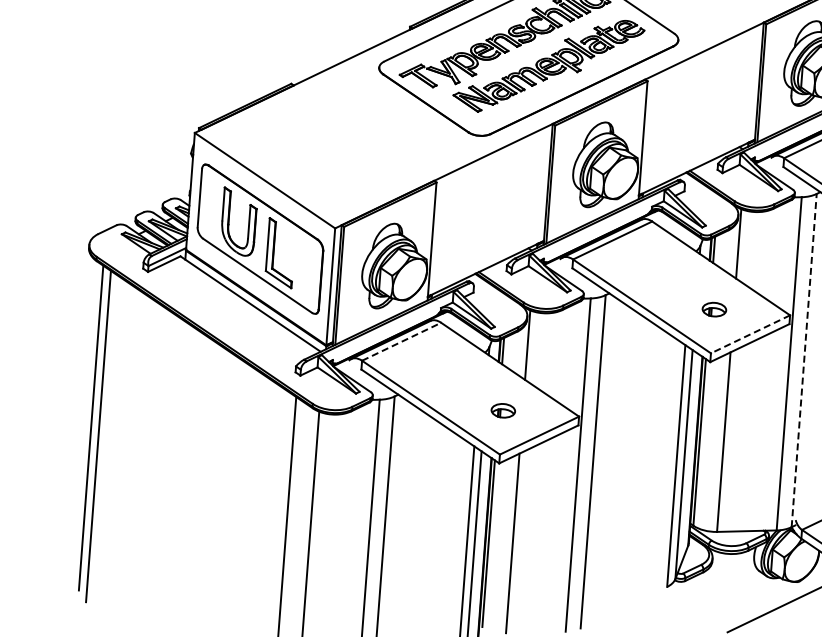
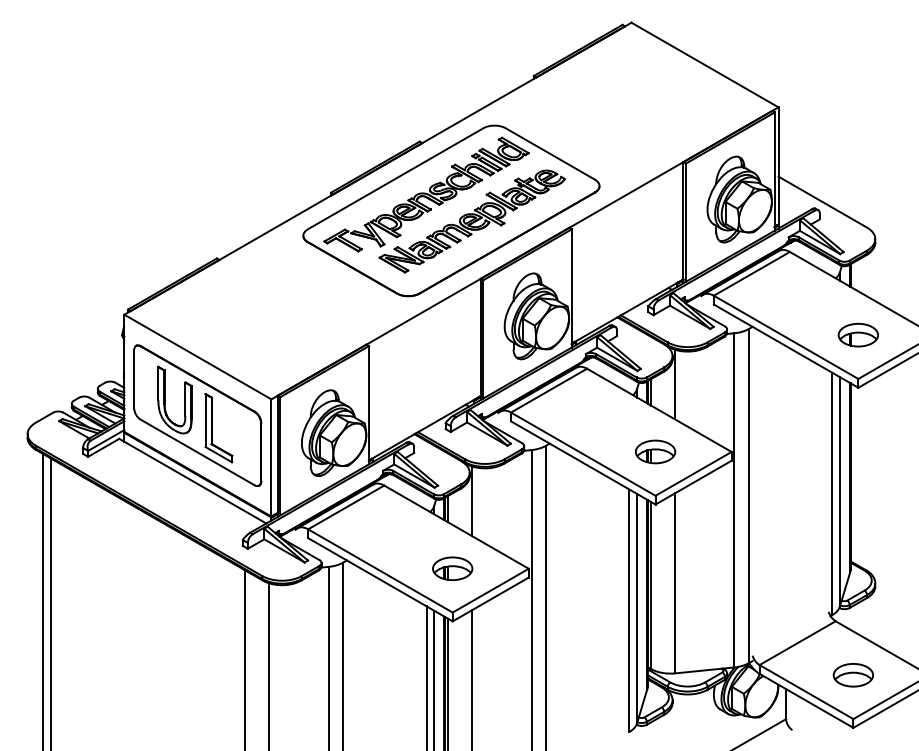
part: (714, 309) -> (655, 451), size x1.67
line: (750, 333) -> (693, 473), dashed -> solid
line: (401, 341) -> (346, 507), dashed -> solid
line: (804, 360) -> (749, 495), dashed -> solid
part: (503, 410) -> (452, 568), size x1.67

